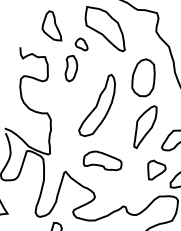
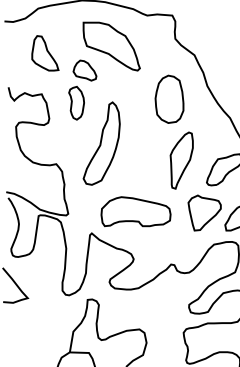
part: (81, 44) -> (84, 70), size x1.43
part: (97, 105) -> (101, 143), moved
part: (102, 160) -> (135, 211), size x1.43
part: (156, 170) -> (204, 212), size x1.43

